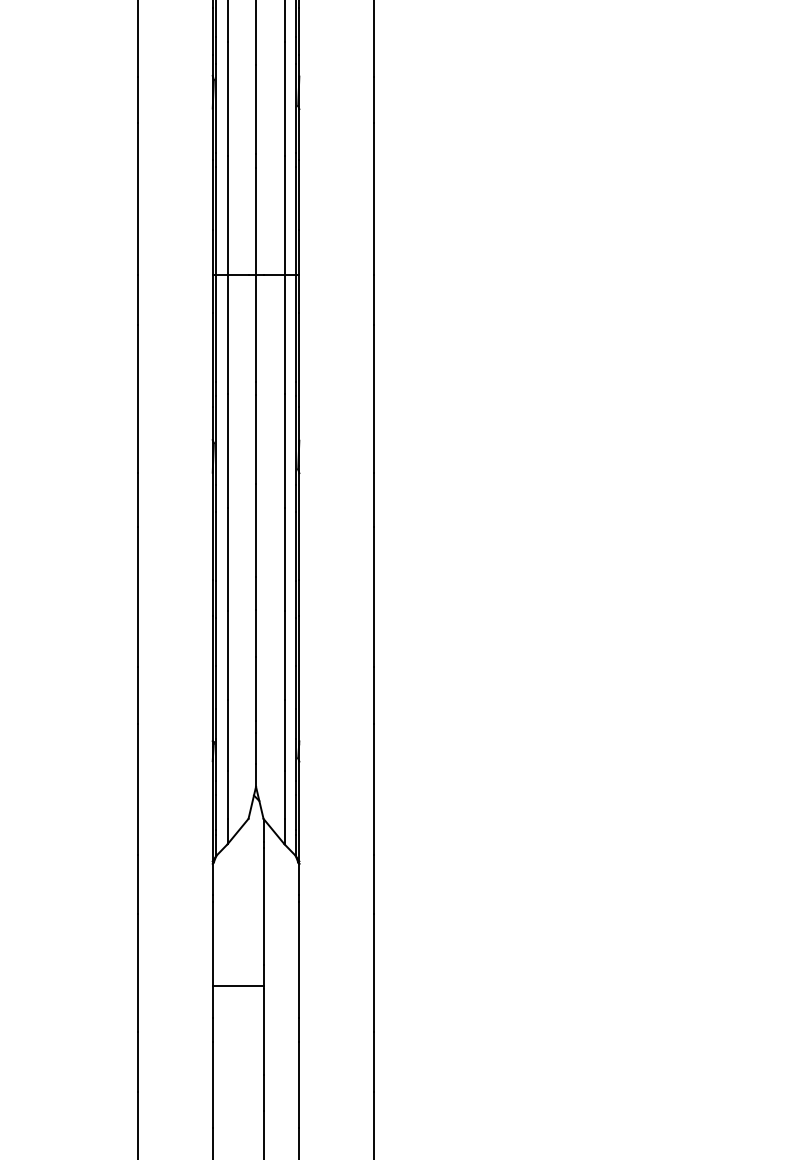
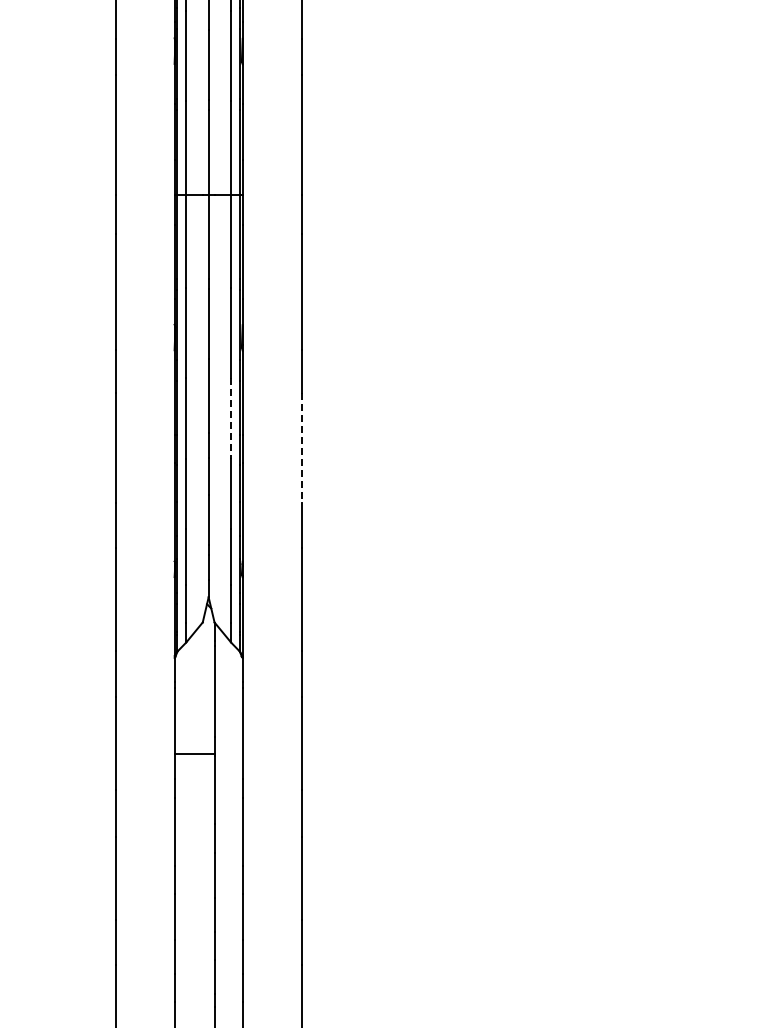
line: (285, 559) -> (231, 418), solid -> dashed
line: (374, 597) -> (301, 448), solid -> dashed

